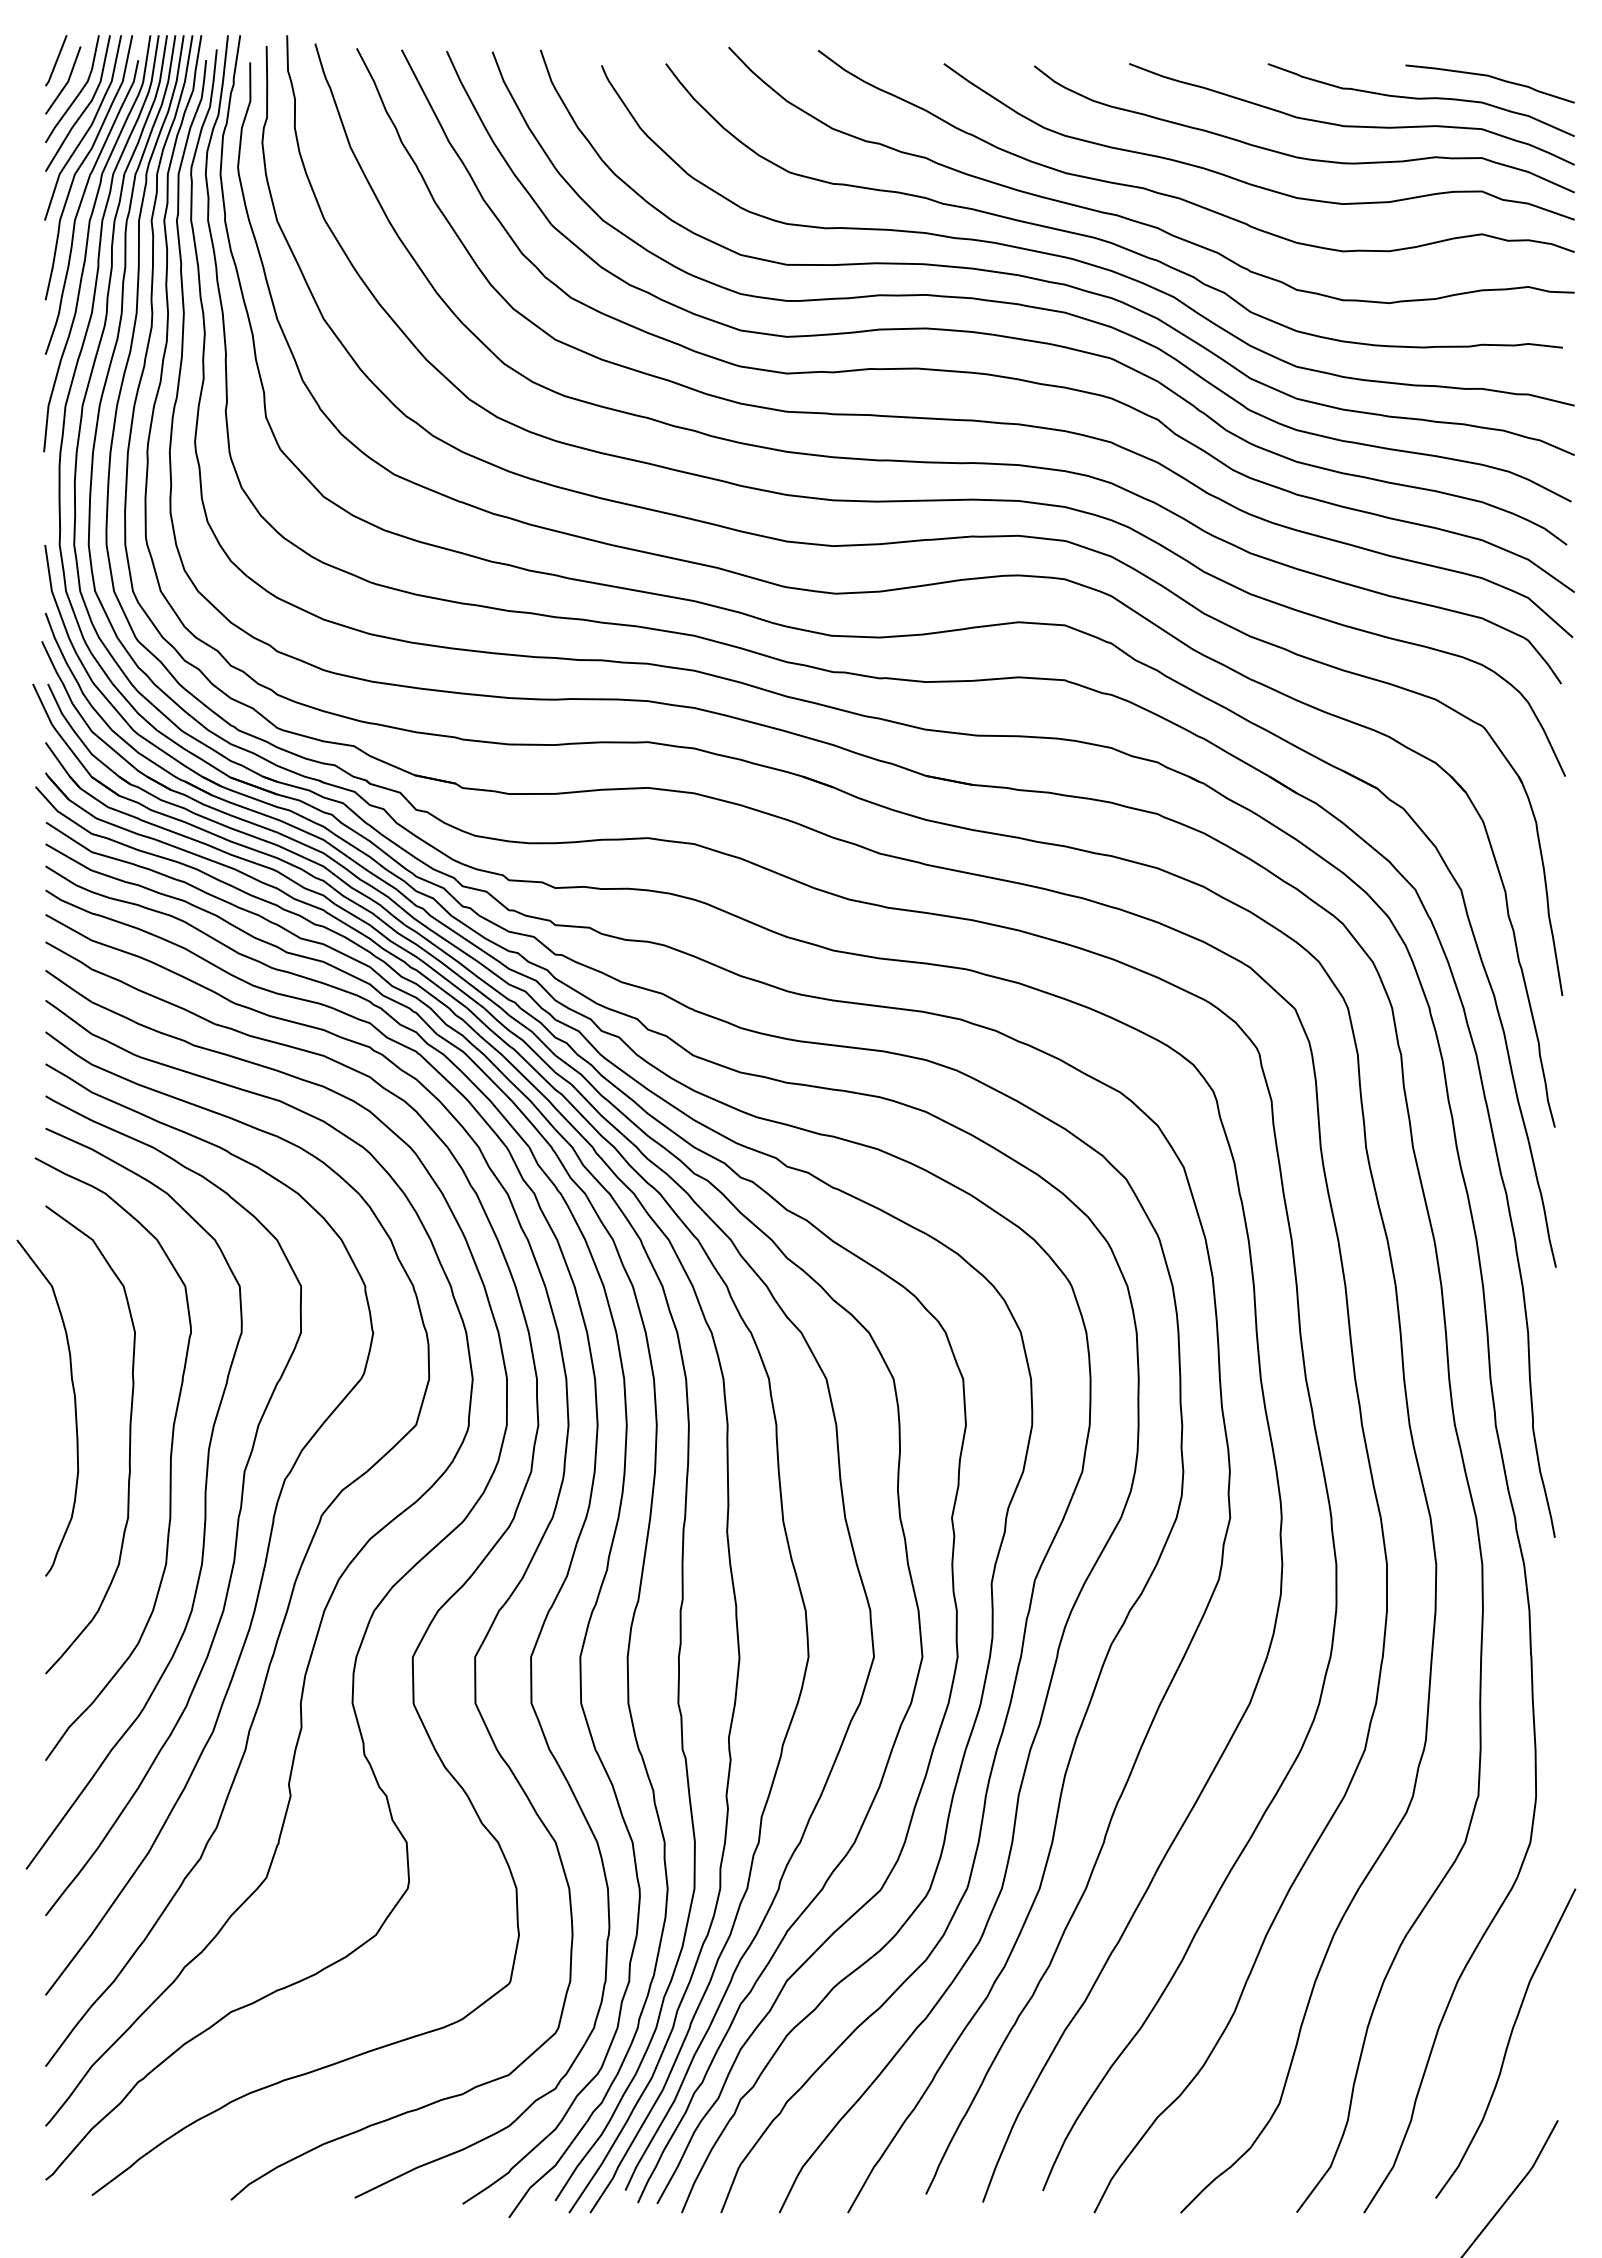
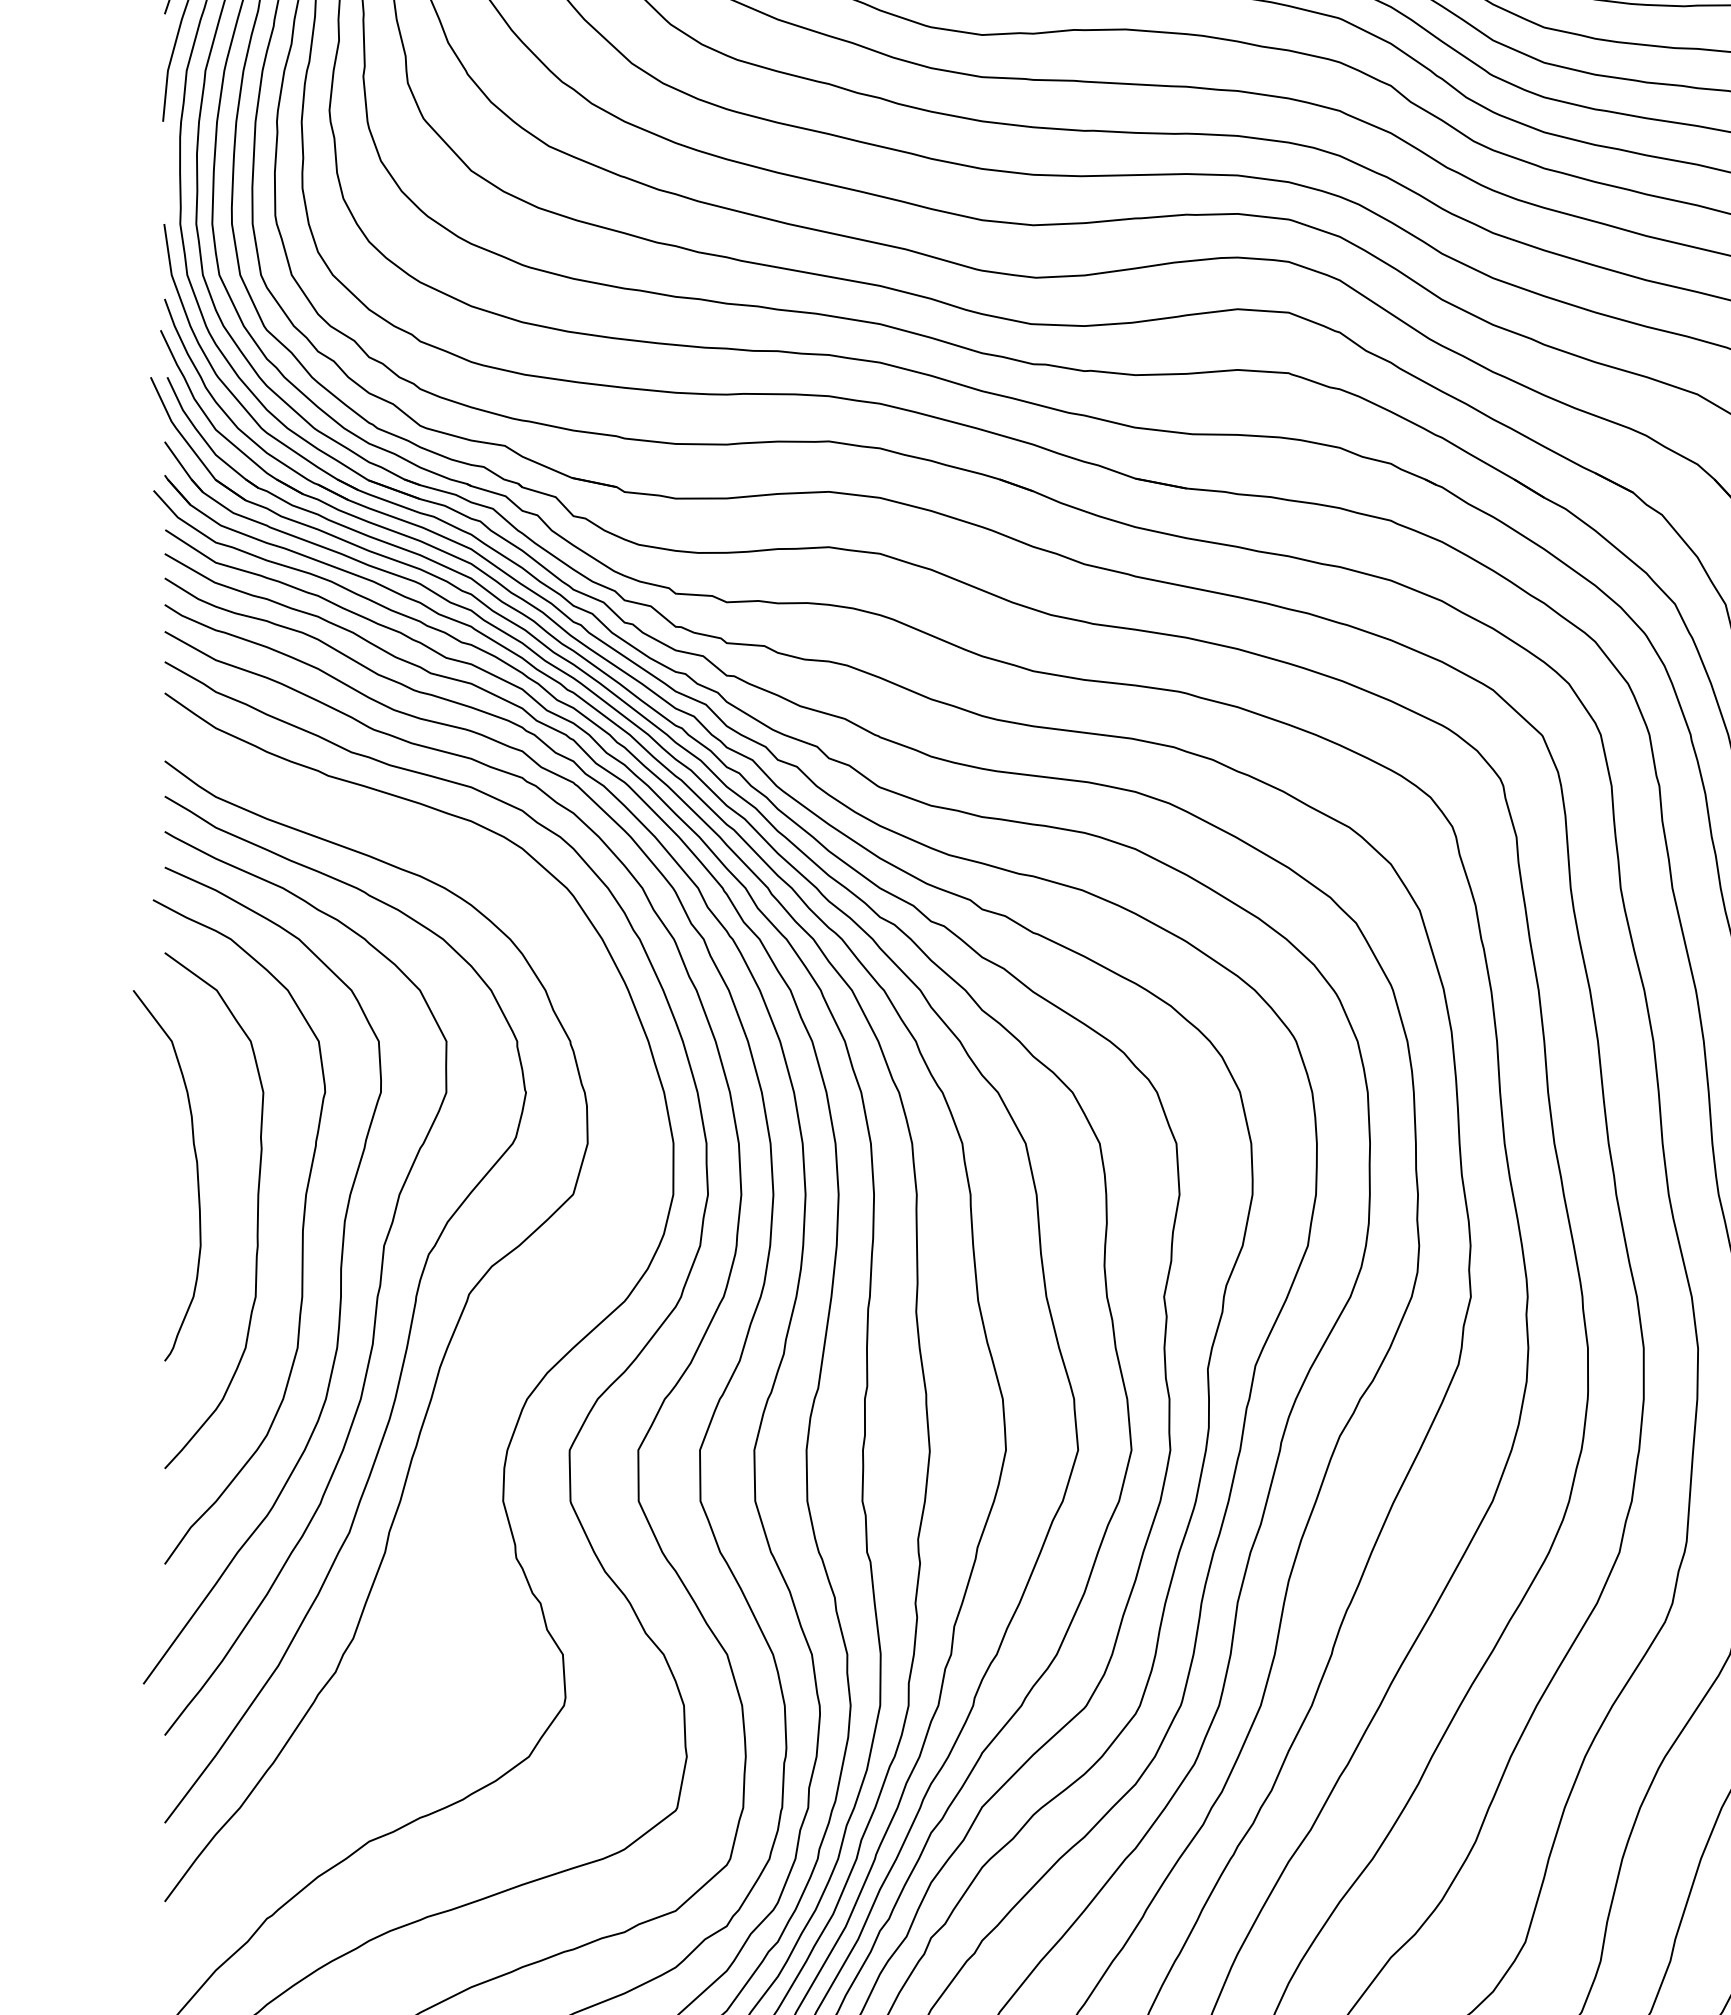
curve: (330, 1594) -> (478, 1381), removed

